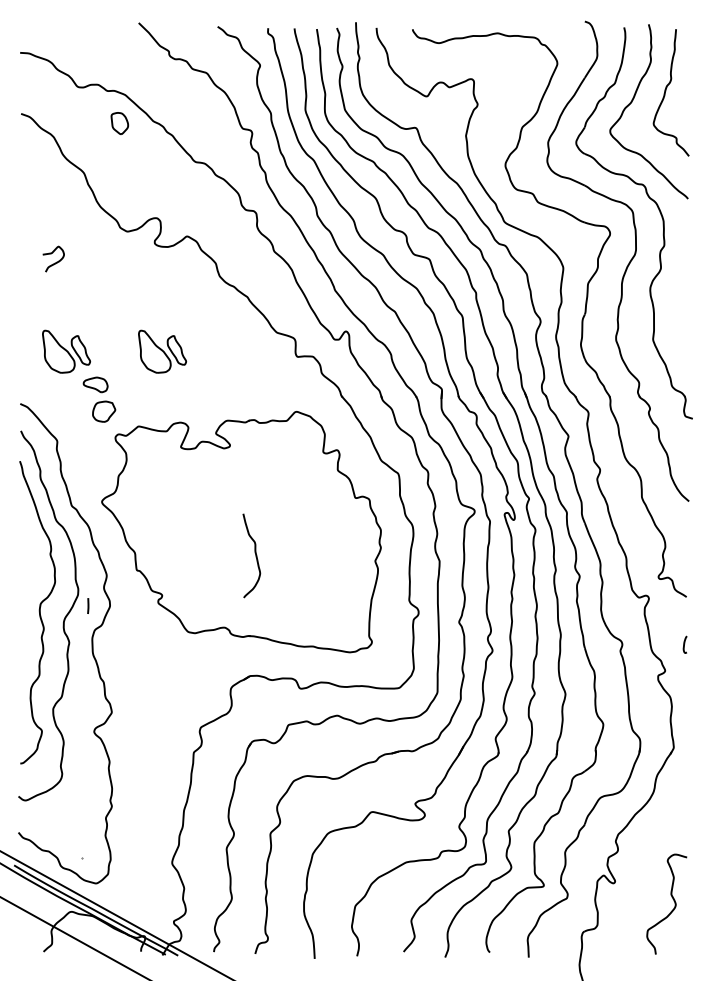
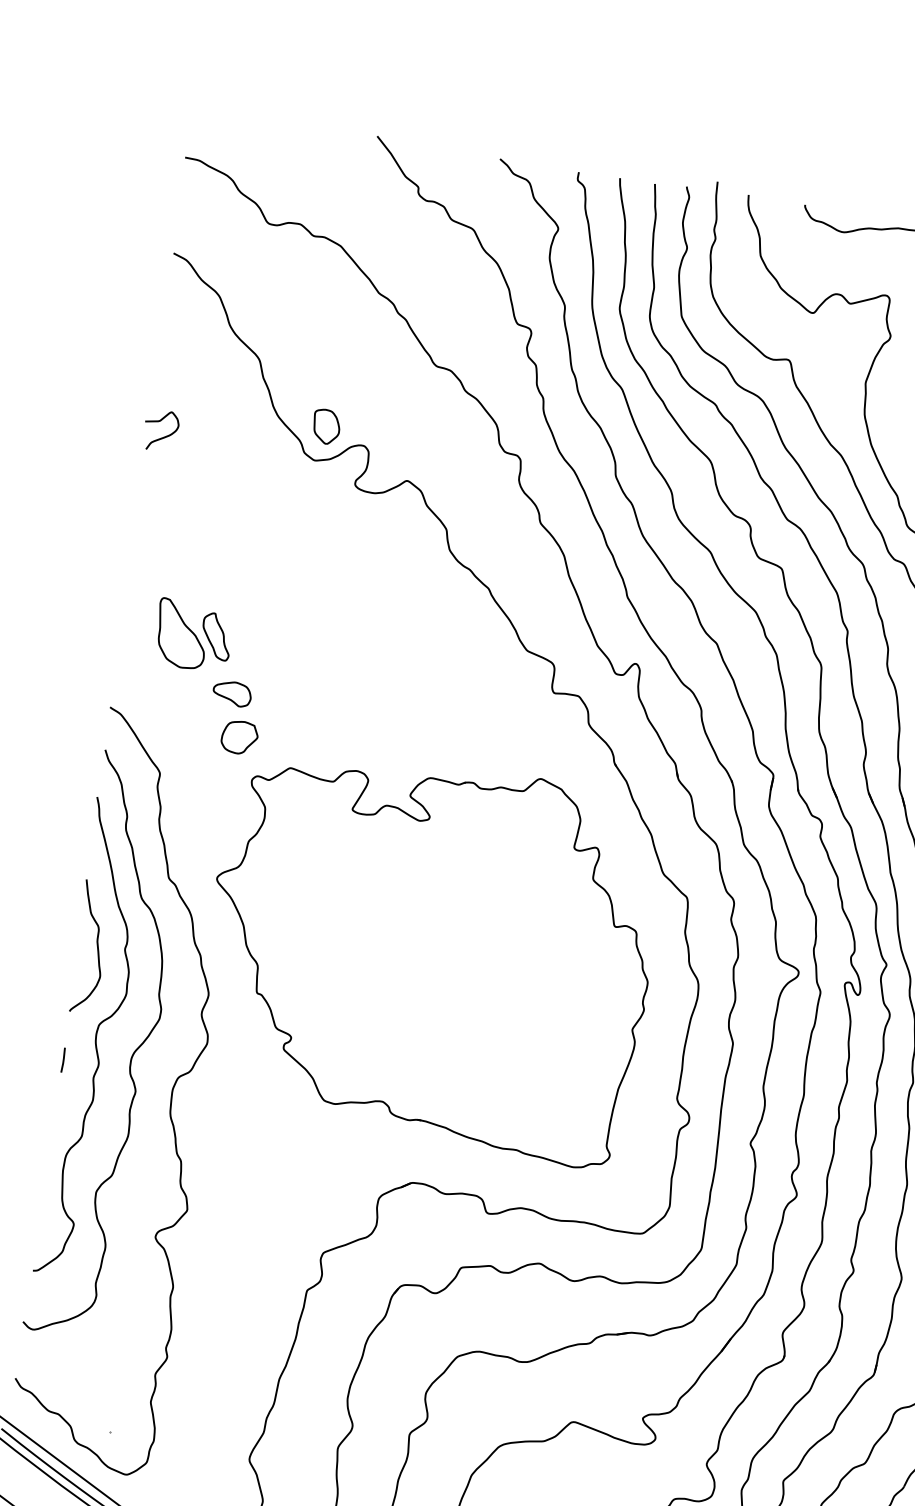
part: (119, 123) -> (325, 426), moved
curve: (56, 261) -> (165, 435), moved
part: (162, 351) -> (344, 655), removed
curve: (255, 555) -> (96, 947), moved
line: (88, 605) -> (63, 1059), moved

